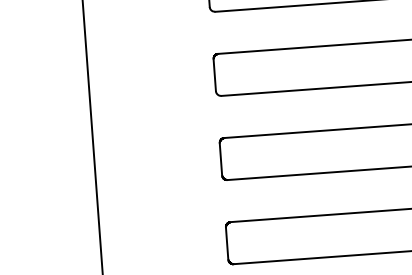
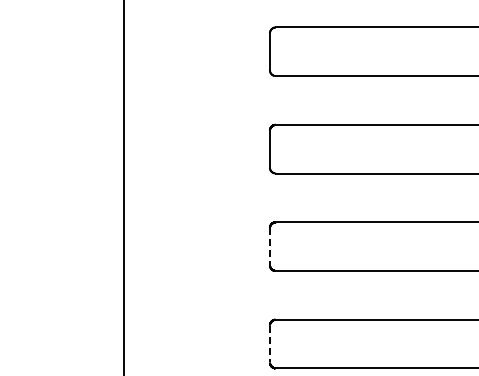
line: (220, 160) -> (269, 247), solid -> dashed
line: (226, 243) -> (269, 344), solid -> dashed

